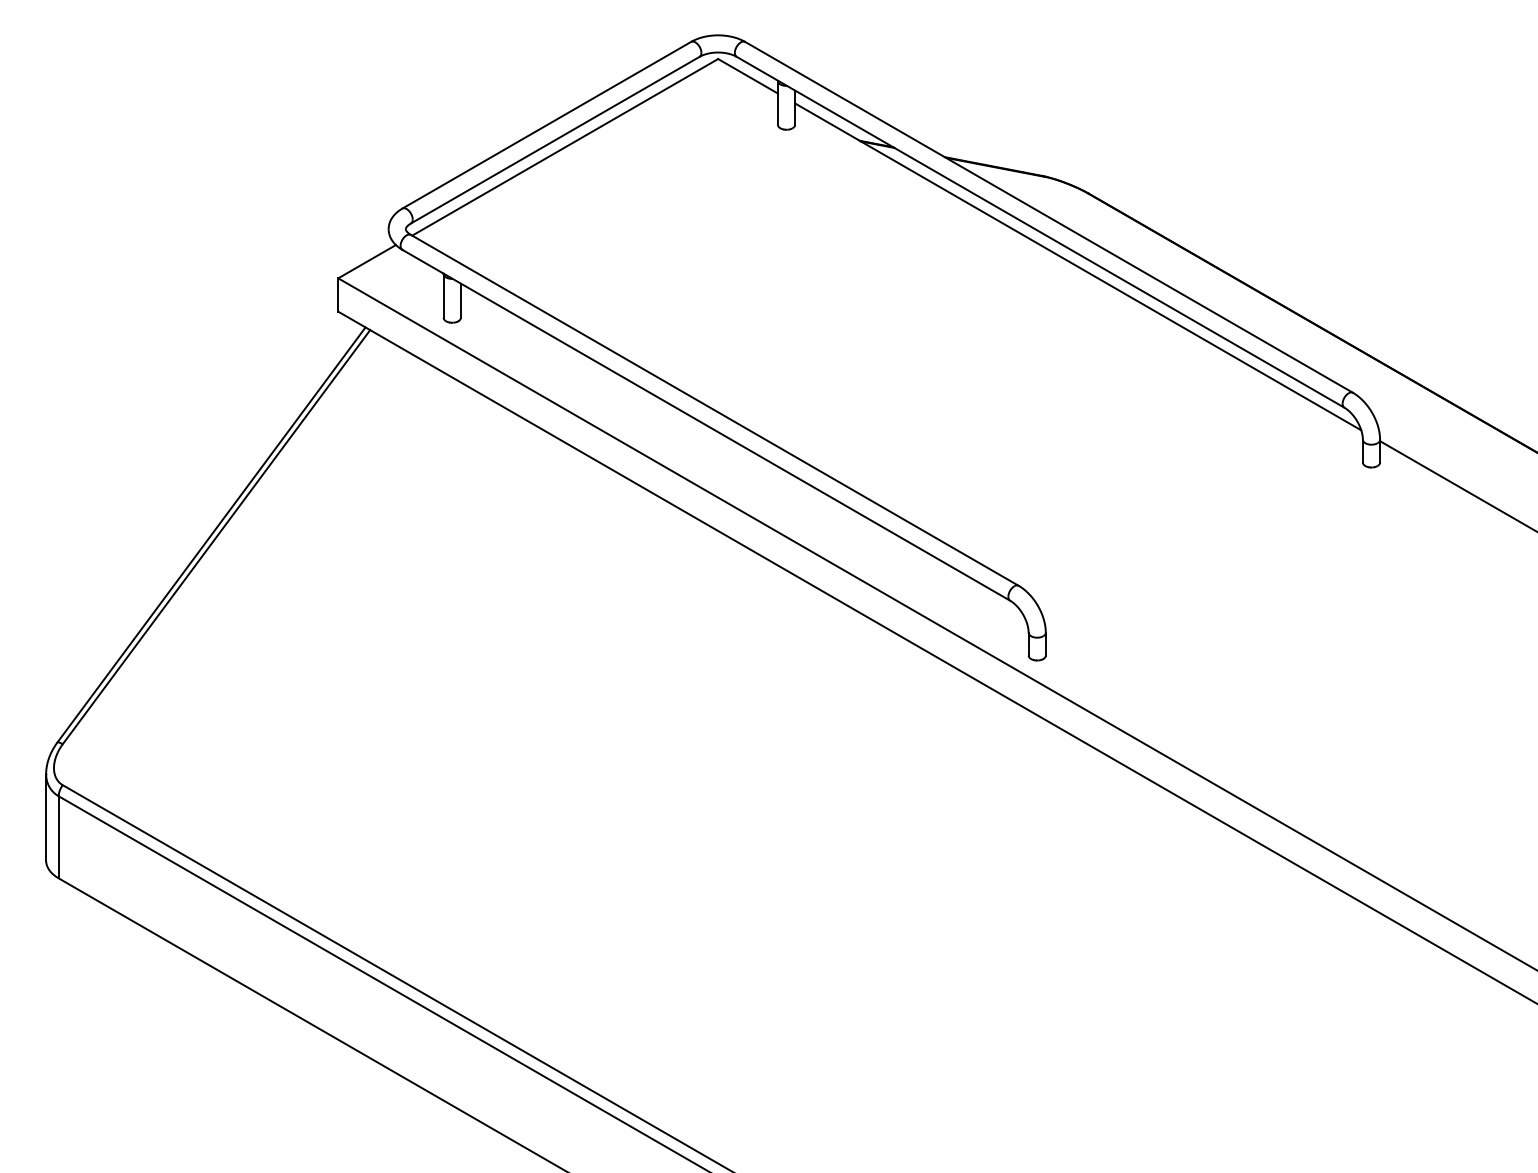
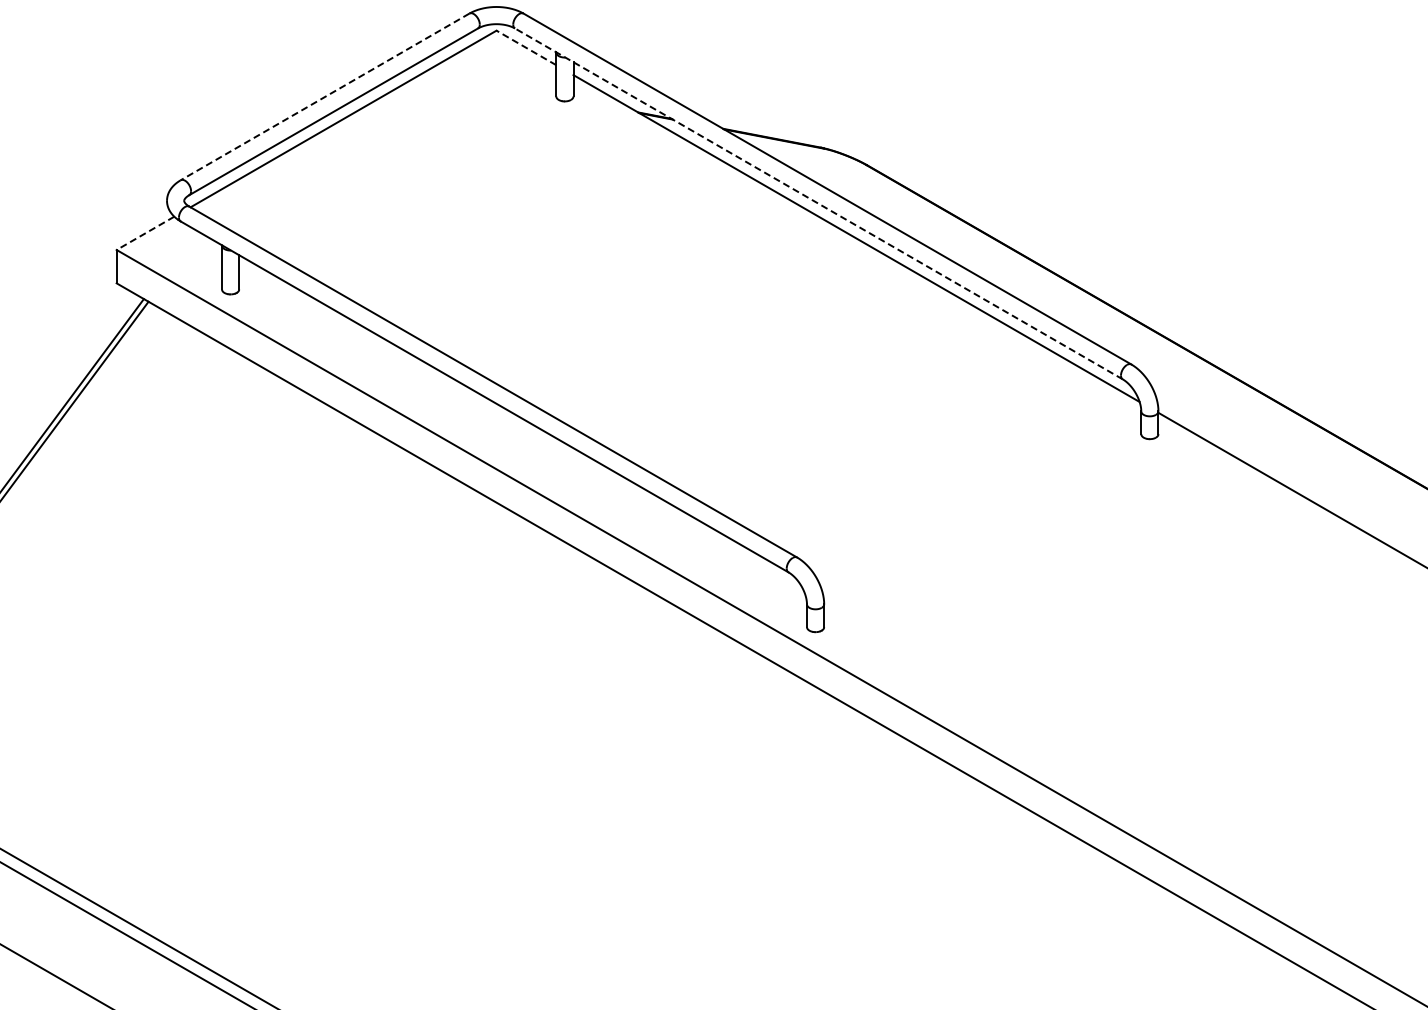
line: (748, 76) -> (526, 48), solid -> dashed
line: (546, 125) -> (324, 97), solid -> dashed
line: (1040, 232) -> (818, 204), solid -> dashed
line: (366, 261) -> (144, 233), solid -> dashed

